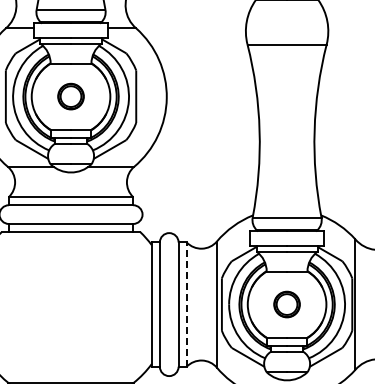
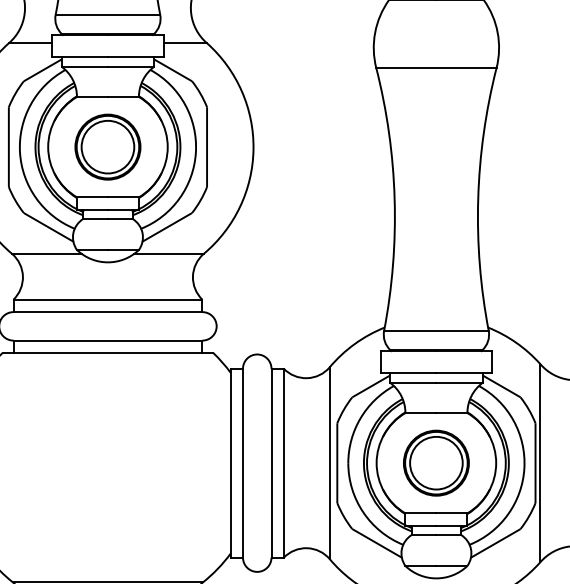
part: (70, 96) -> (107, 146), size x1.67
line: (186, 304) -> (283, 463), dashed -> solid
part: (286, 304) -> (435, 463), size x1.67

